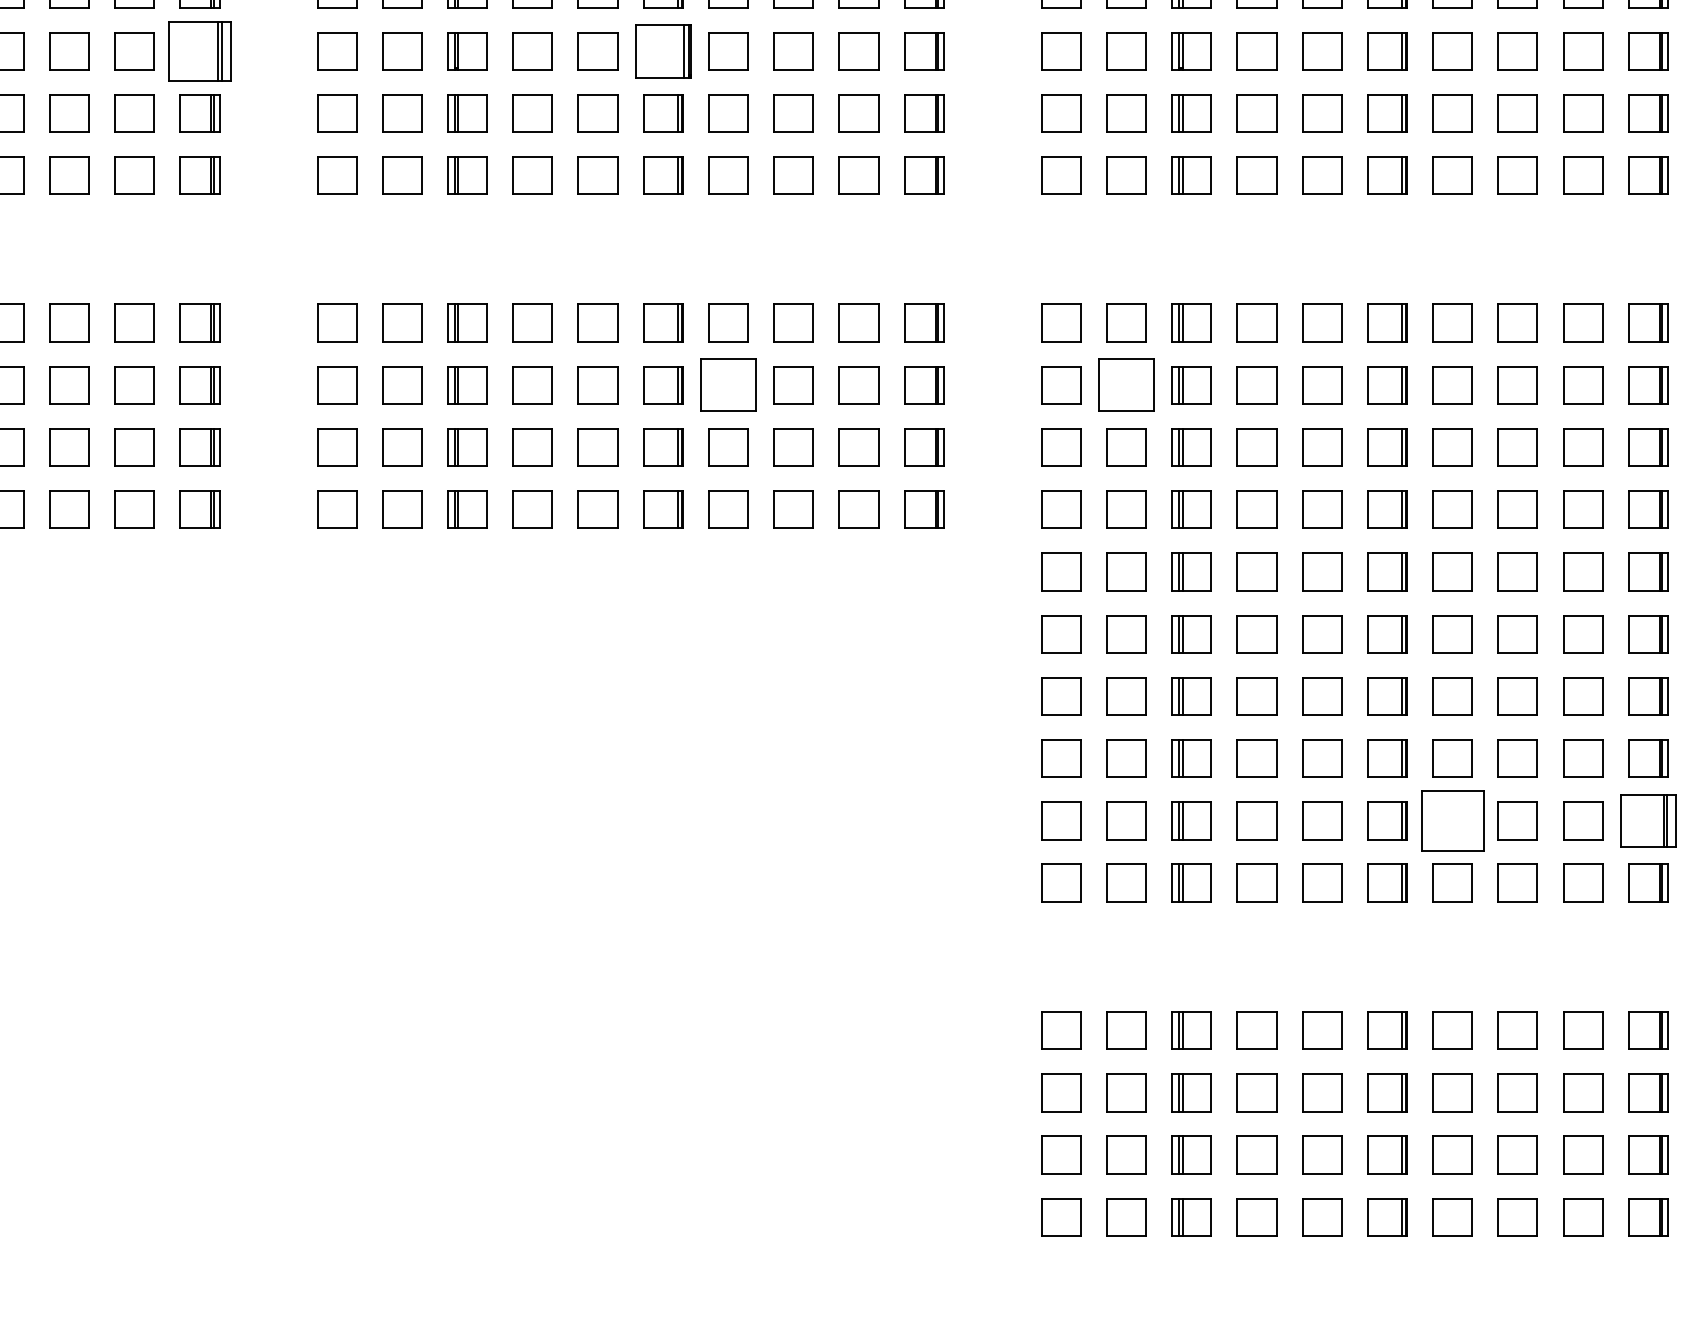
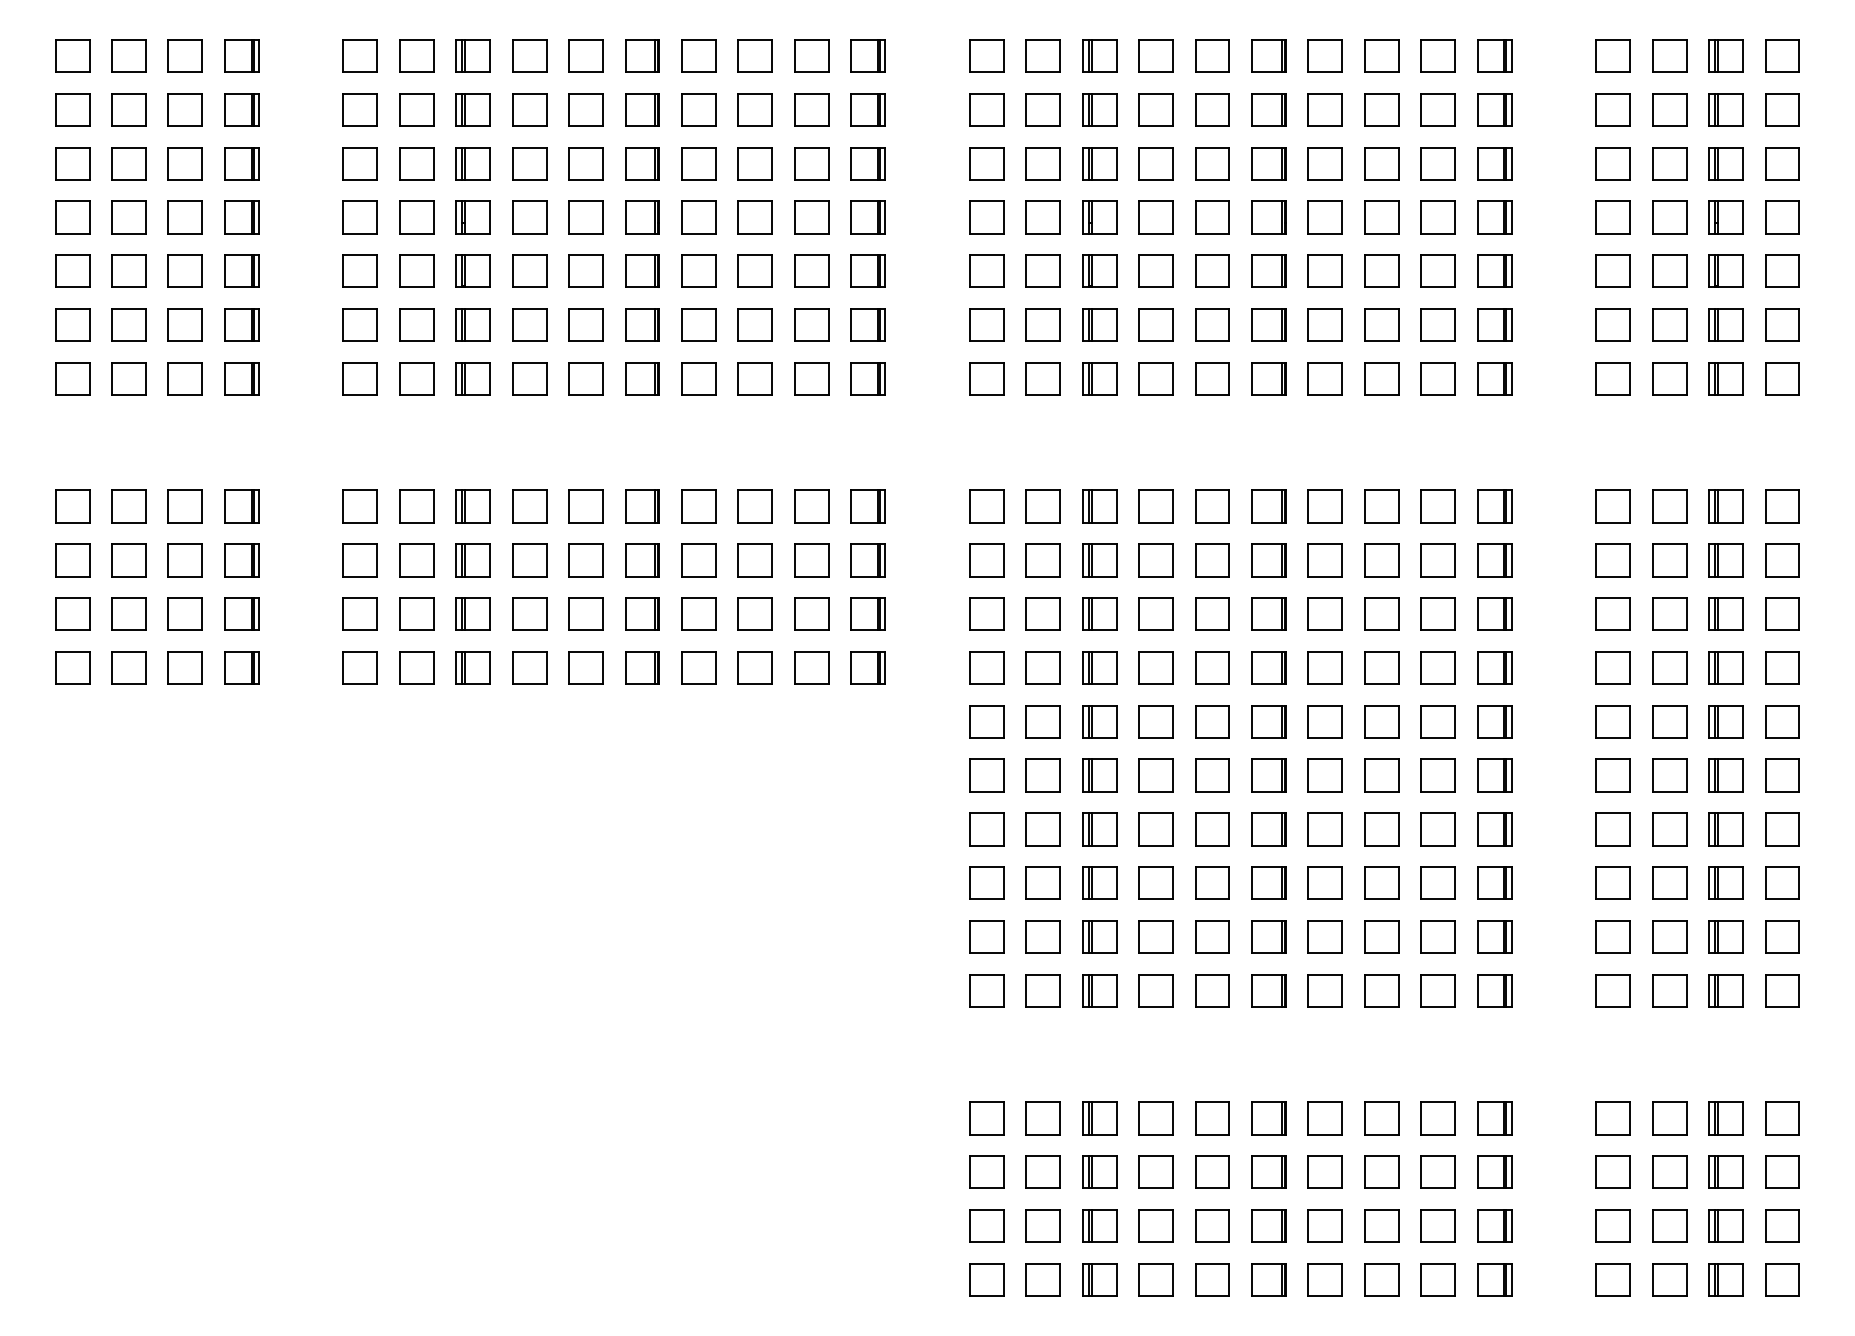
part: (199, 50) -> (241, 270), size x0.62
part: (663, 50) -> (642, 270), size x0.71
part: (727, 385) -> (698, 560), size x0.71
part: (1125, 385) -> (1042, 560), size x0.71
part: (1451, 820) -> (1324, 936), size x0.62
part: (1648, 820) -> (1494, 936), size x0.71

